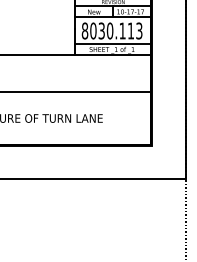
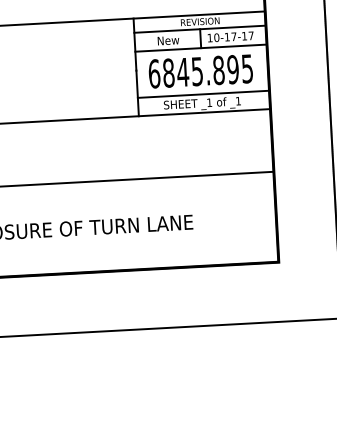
text: (111, 30) -> (199, 70), 8030.113 -> 6845.895

